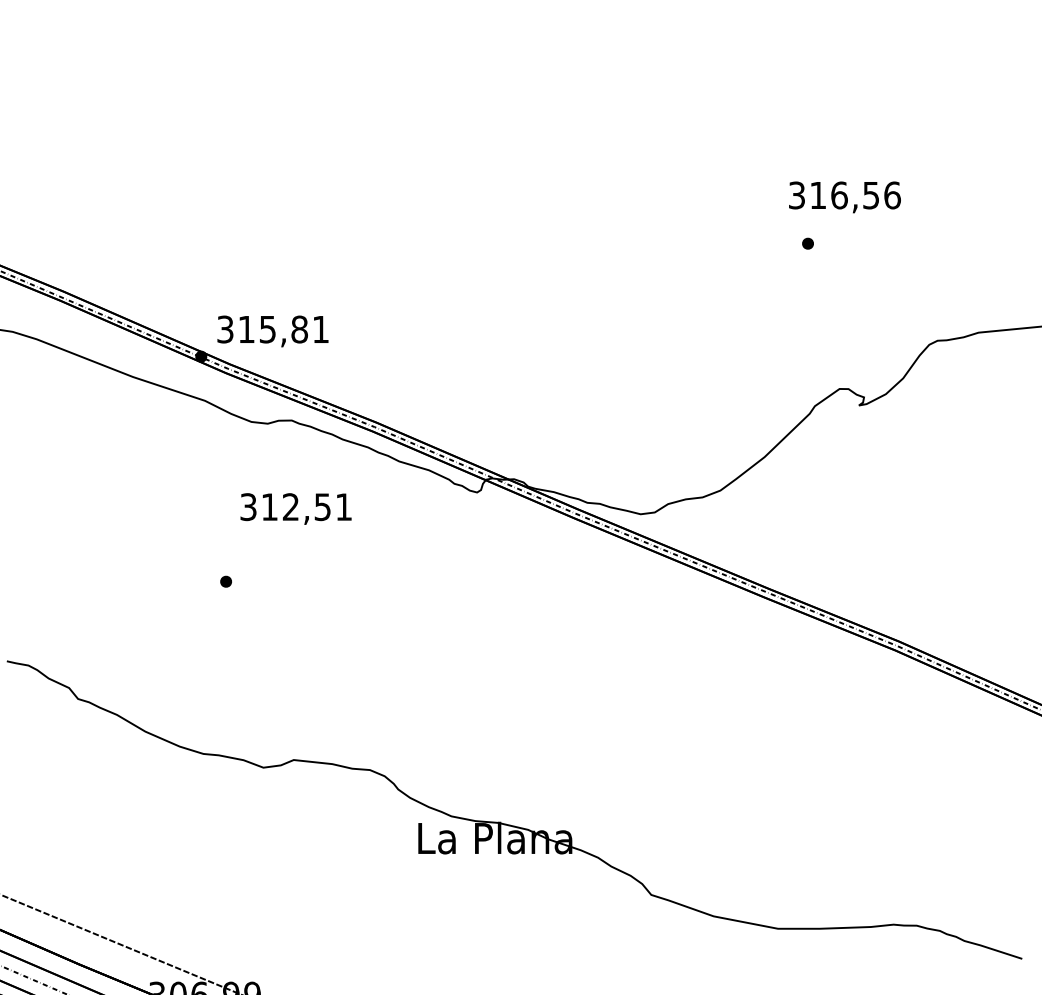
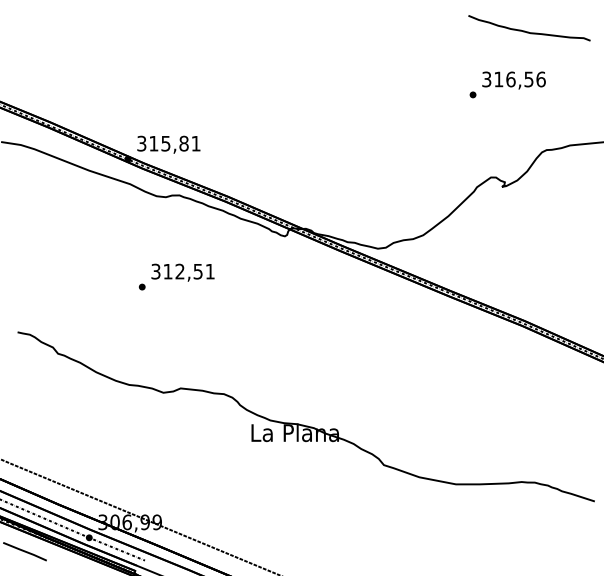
curve: (905, 132) -> (528, 31), added
text: (843, 197) -> (513, 80), moved
text: (295, 508) -> (182, 272), moved

